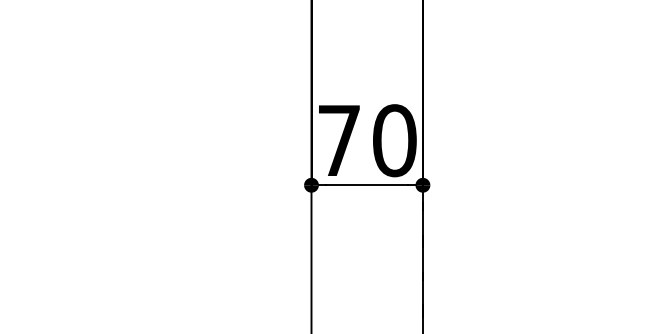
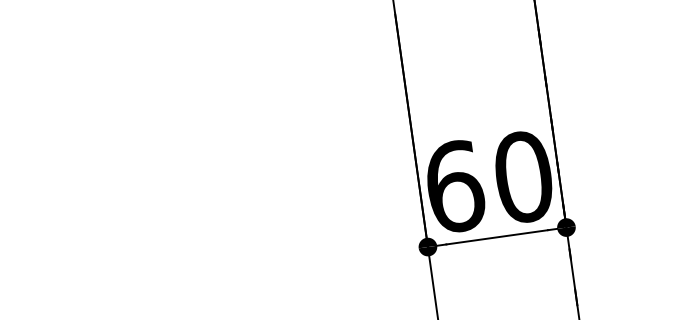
text: (339, 140) -> (454, 186), 70 -> 60

